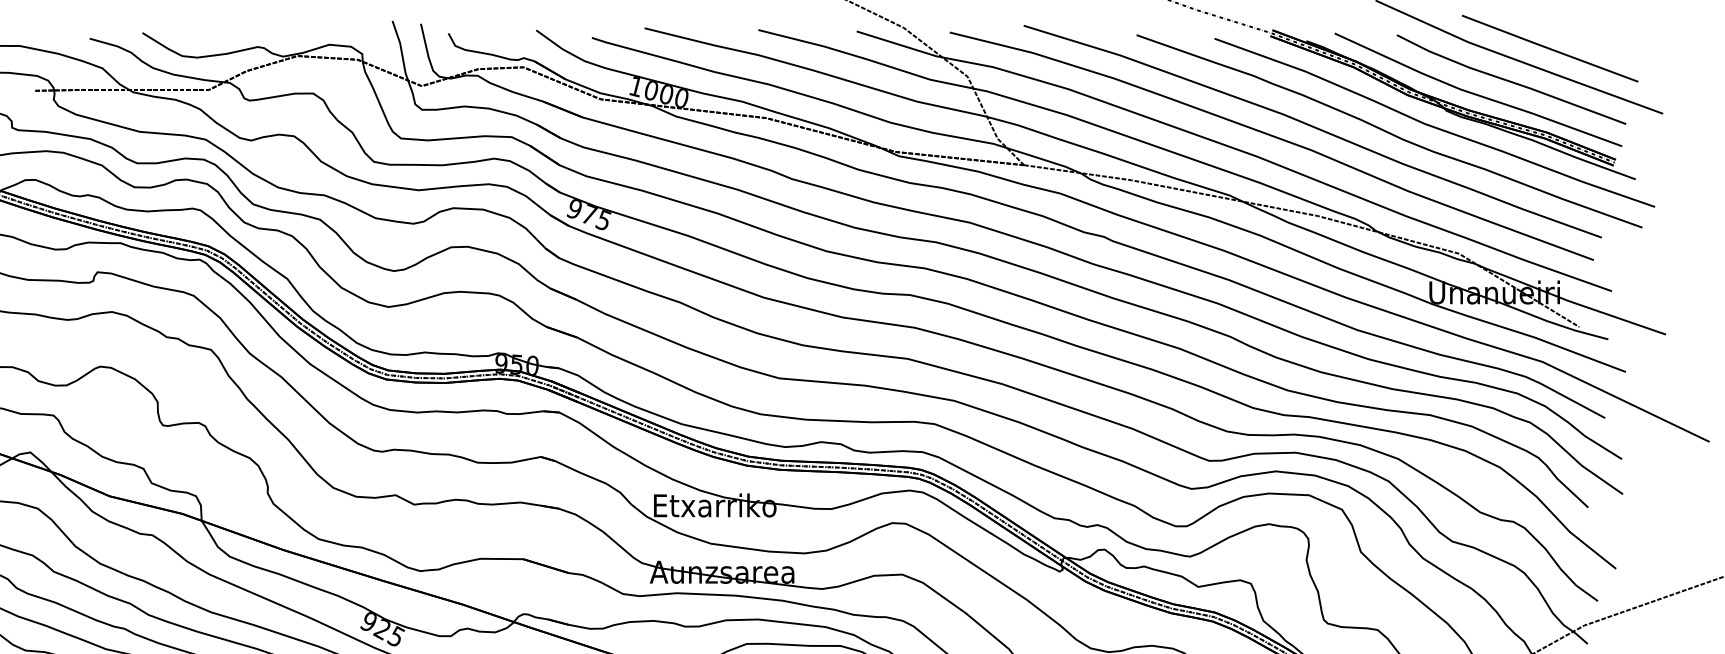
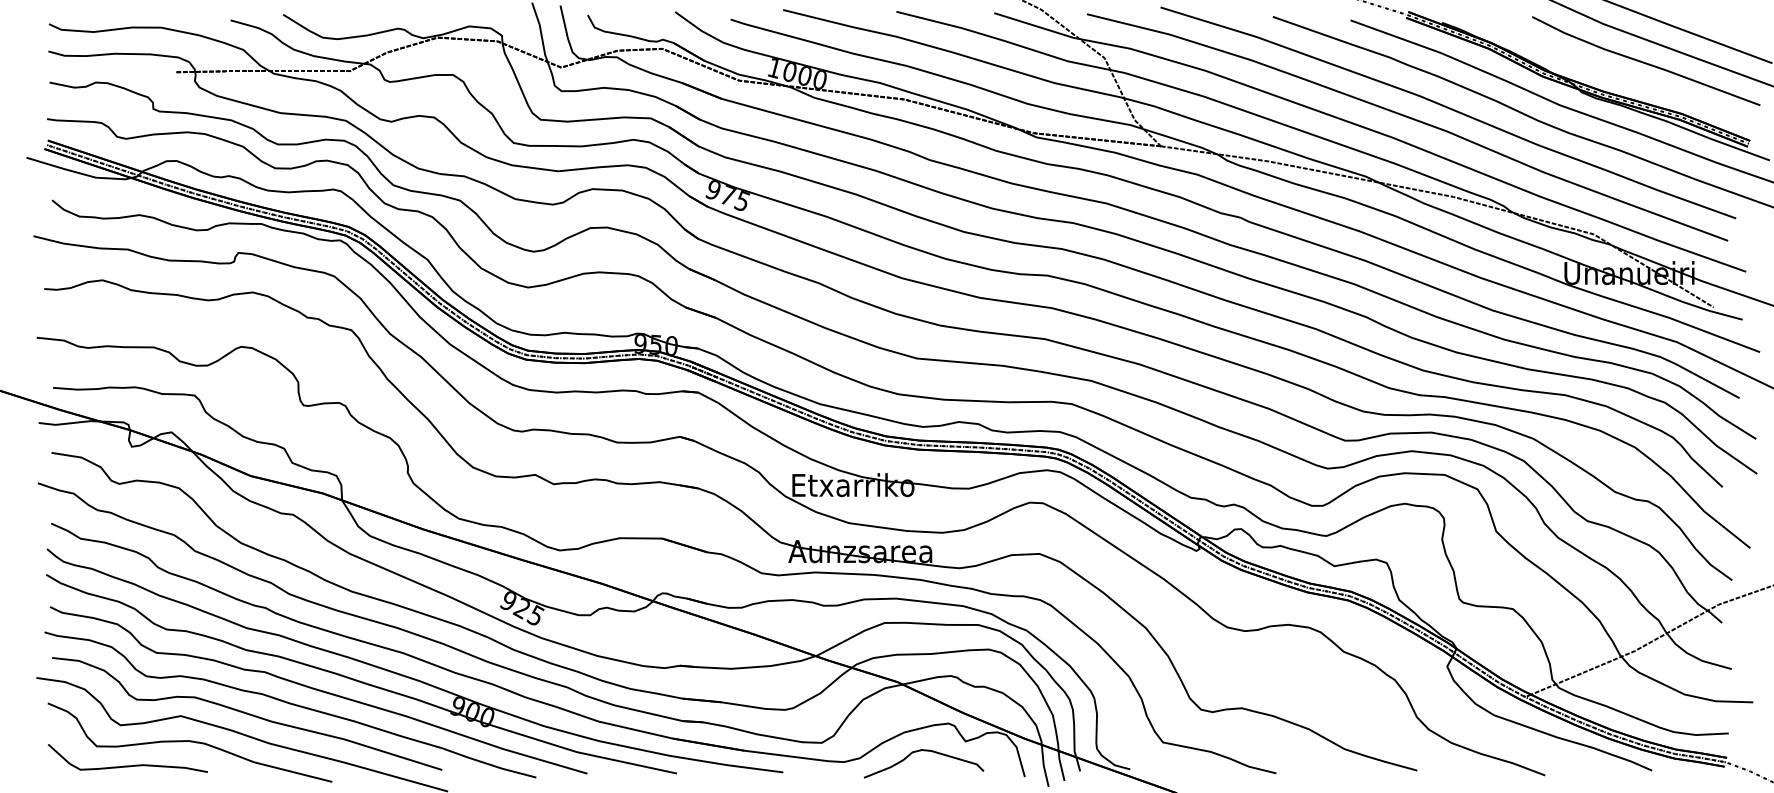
line: (1477, 94) -> (1612, 75), removed

